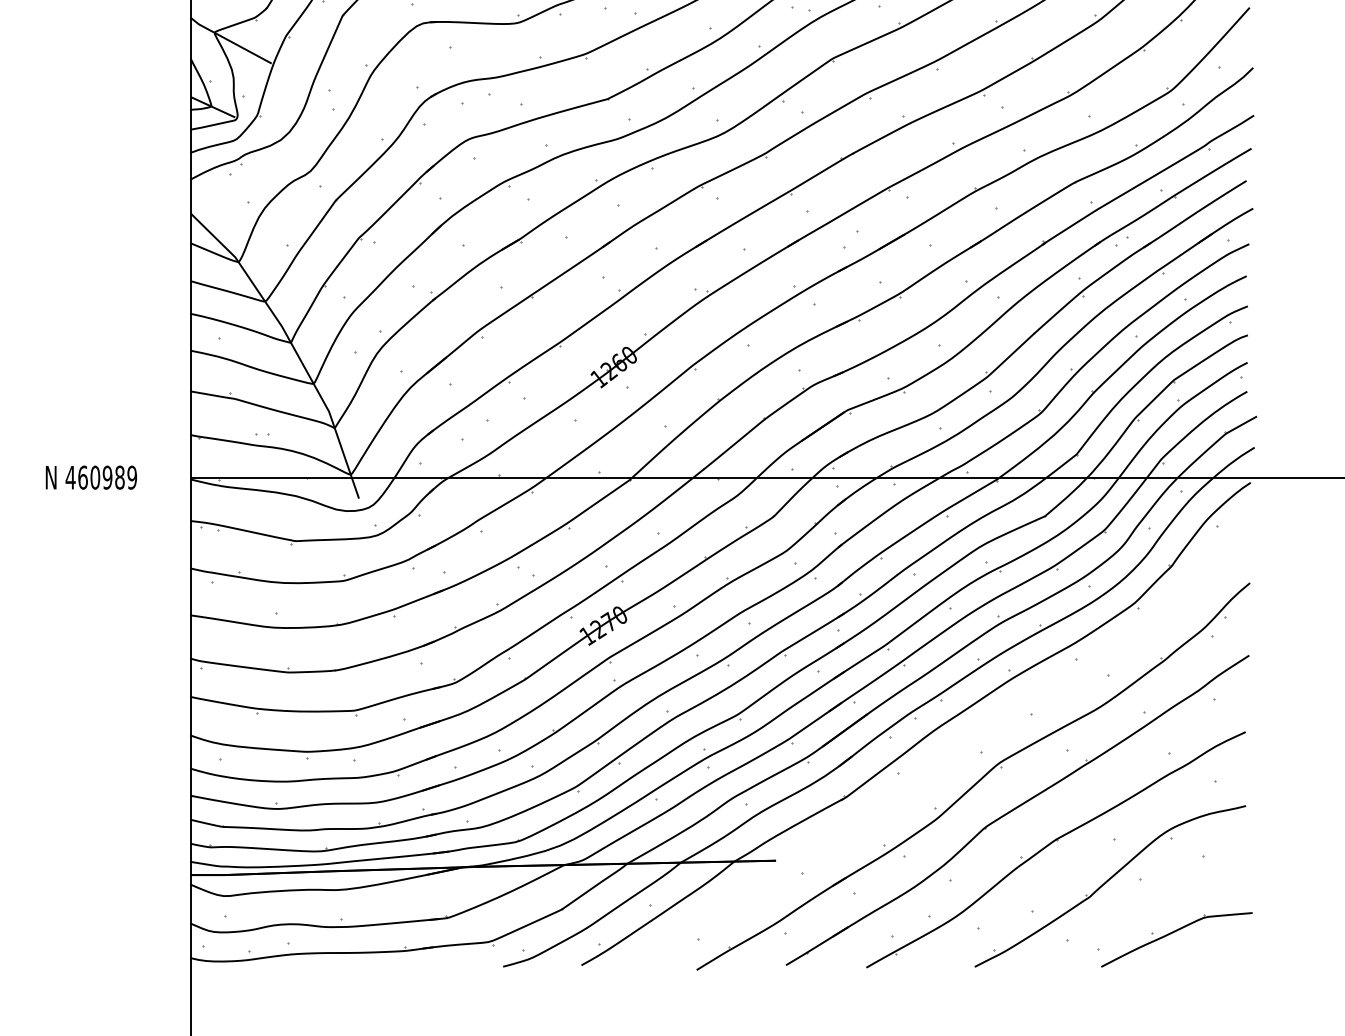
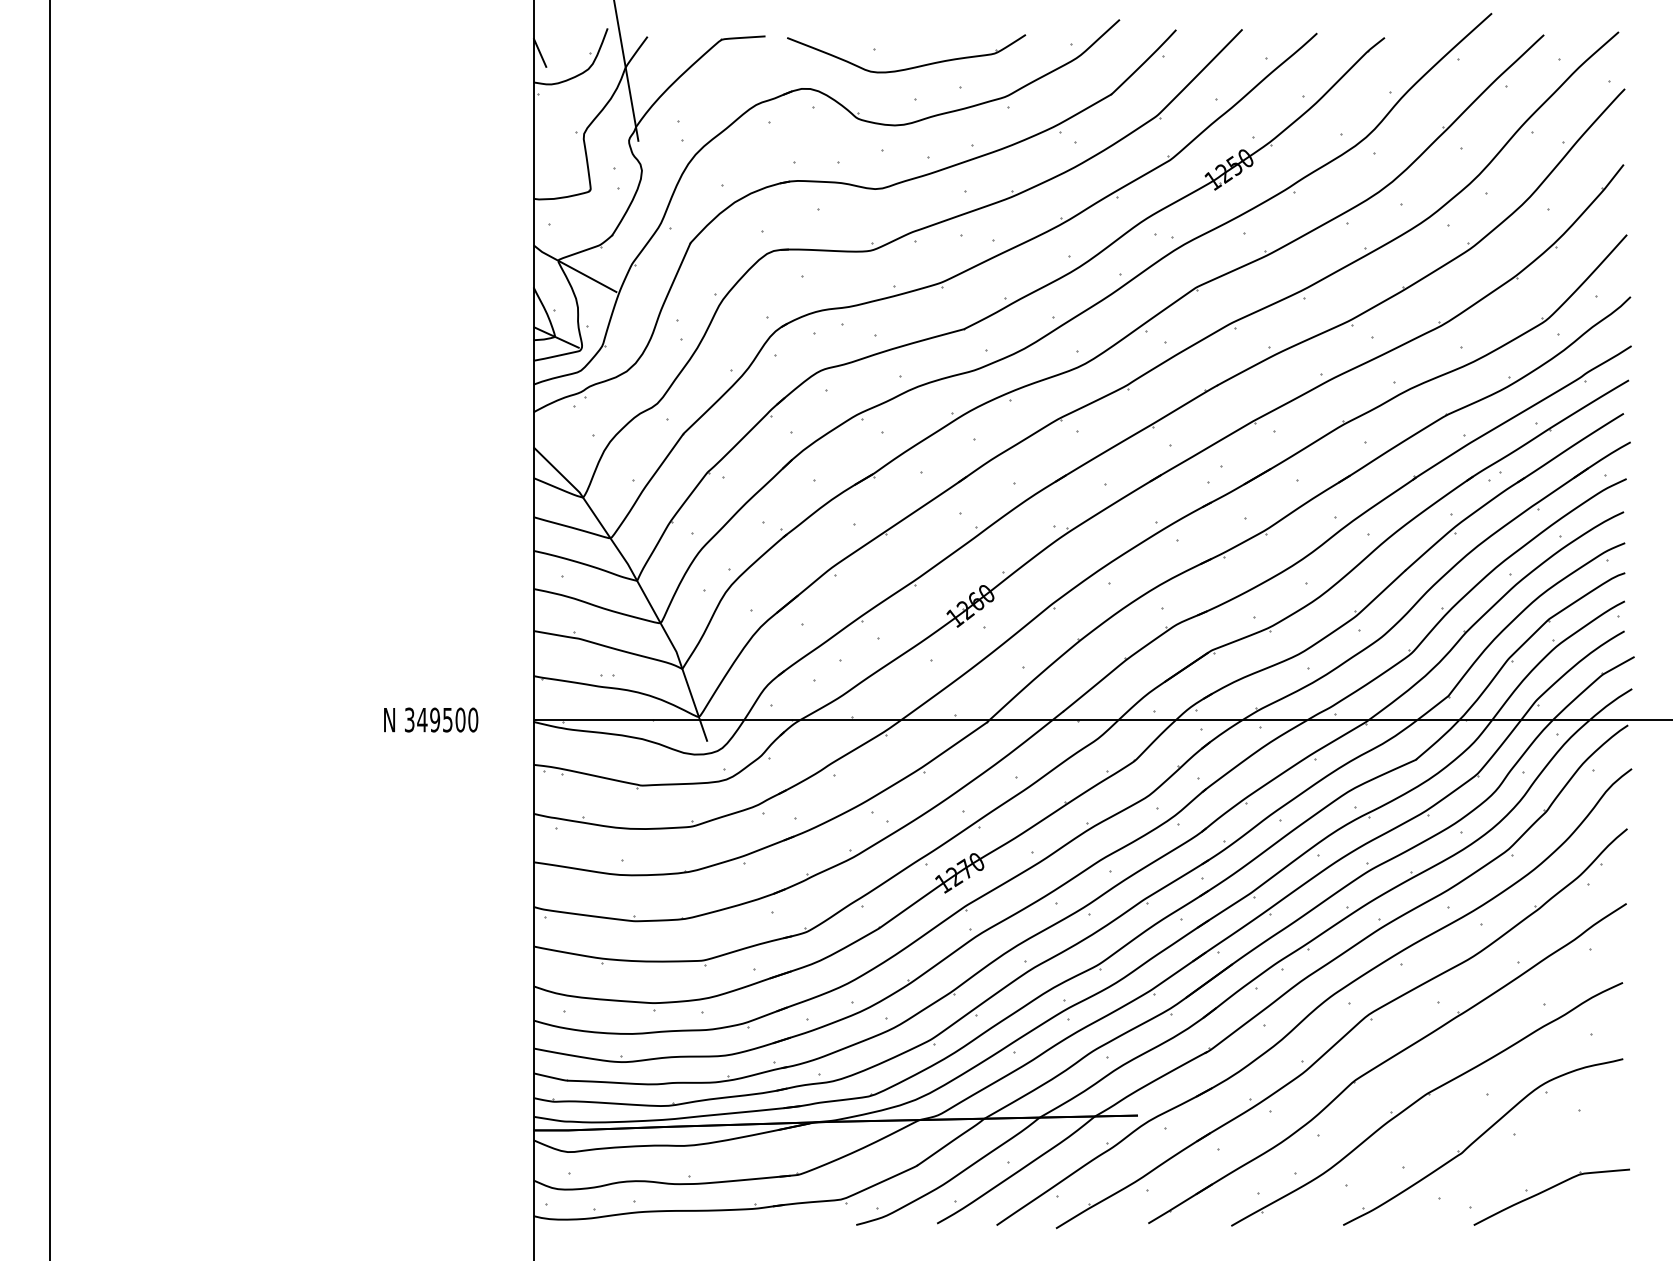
text: (101, 477) -> (441, 719), 460989 -> 349500
part: (953, 751) -> (1321, 1002), added

